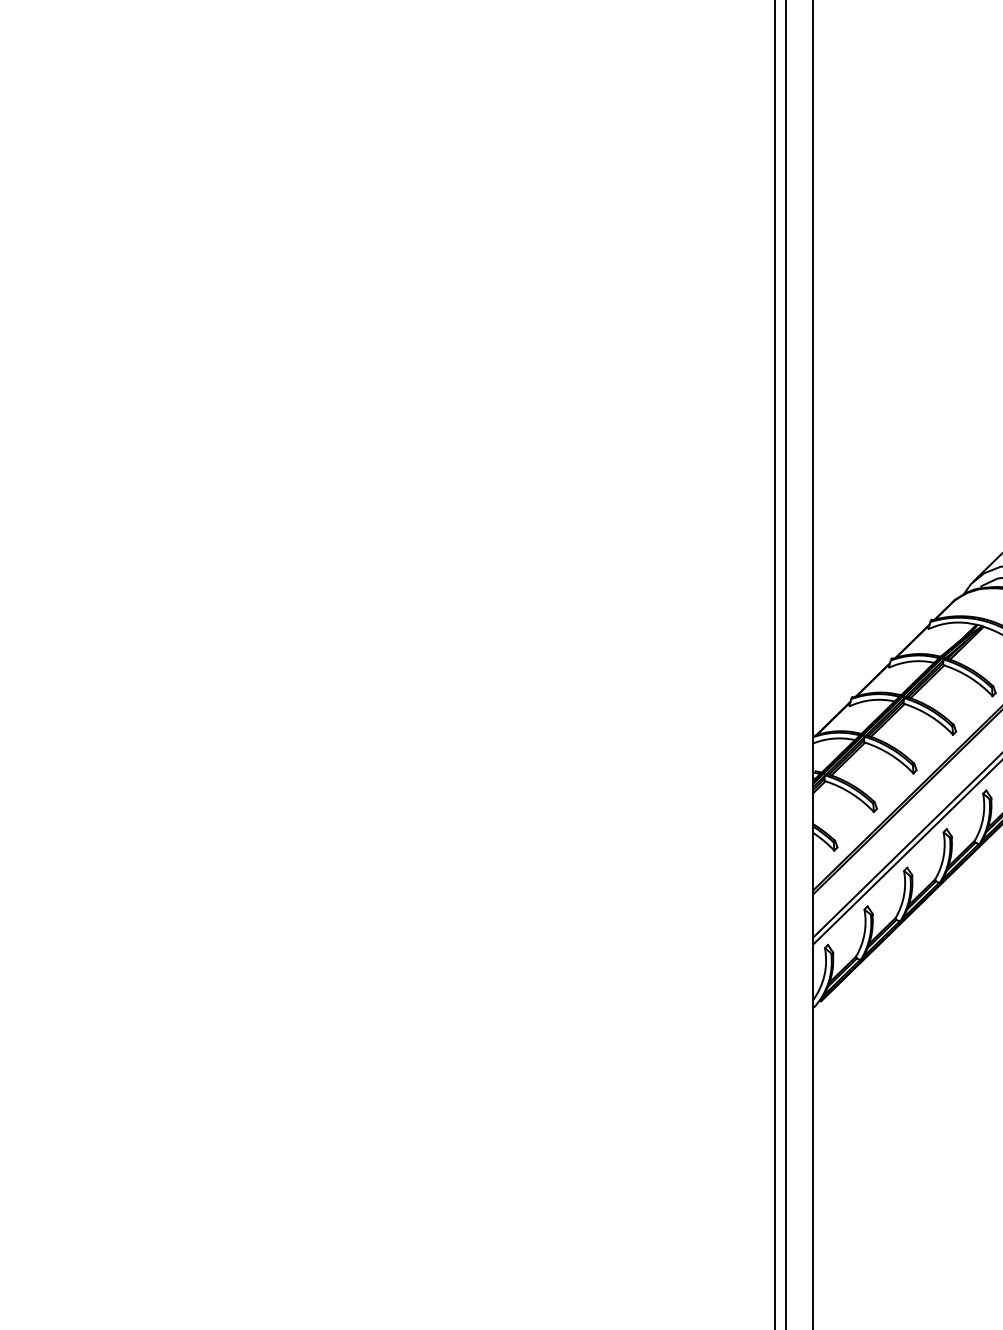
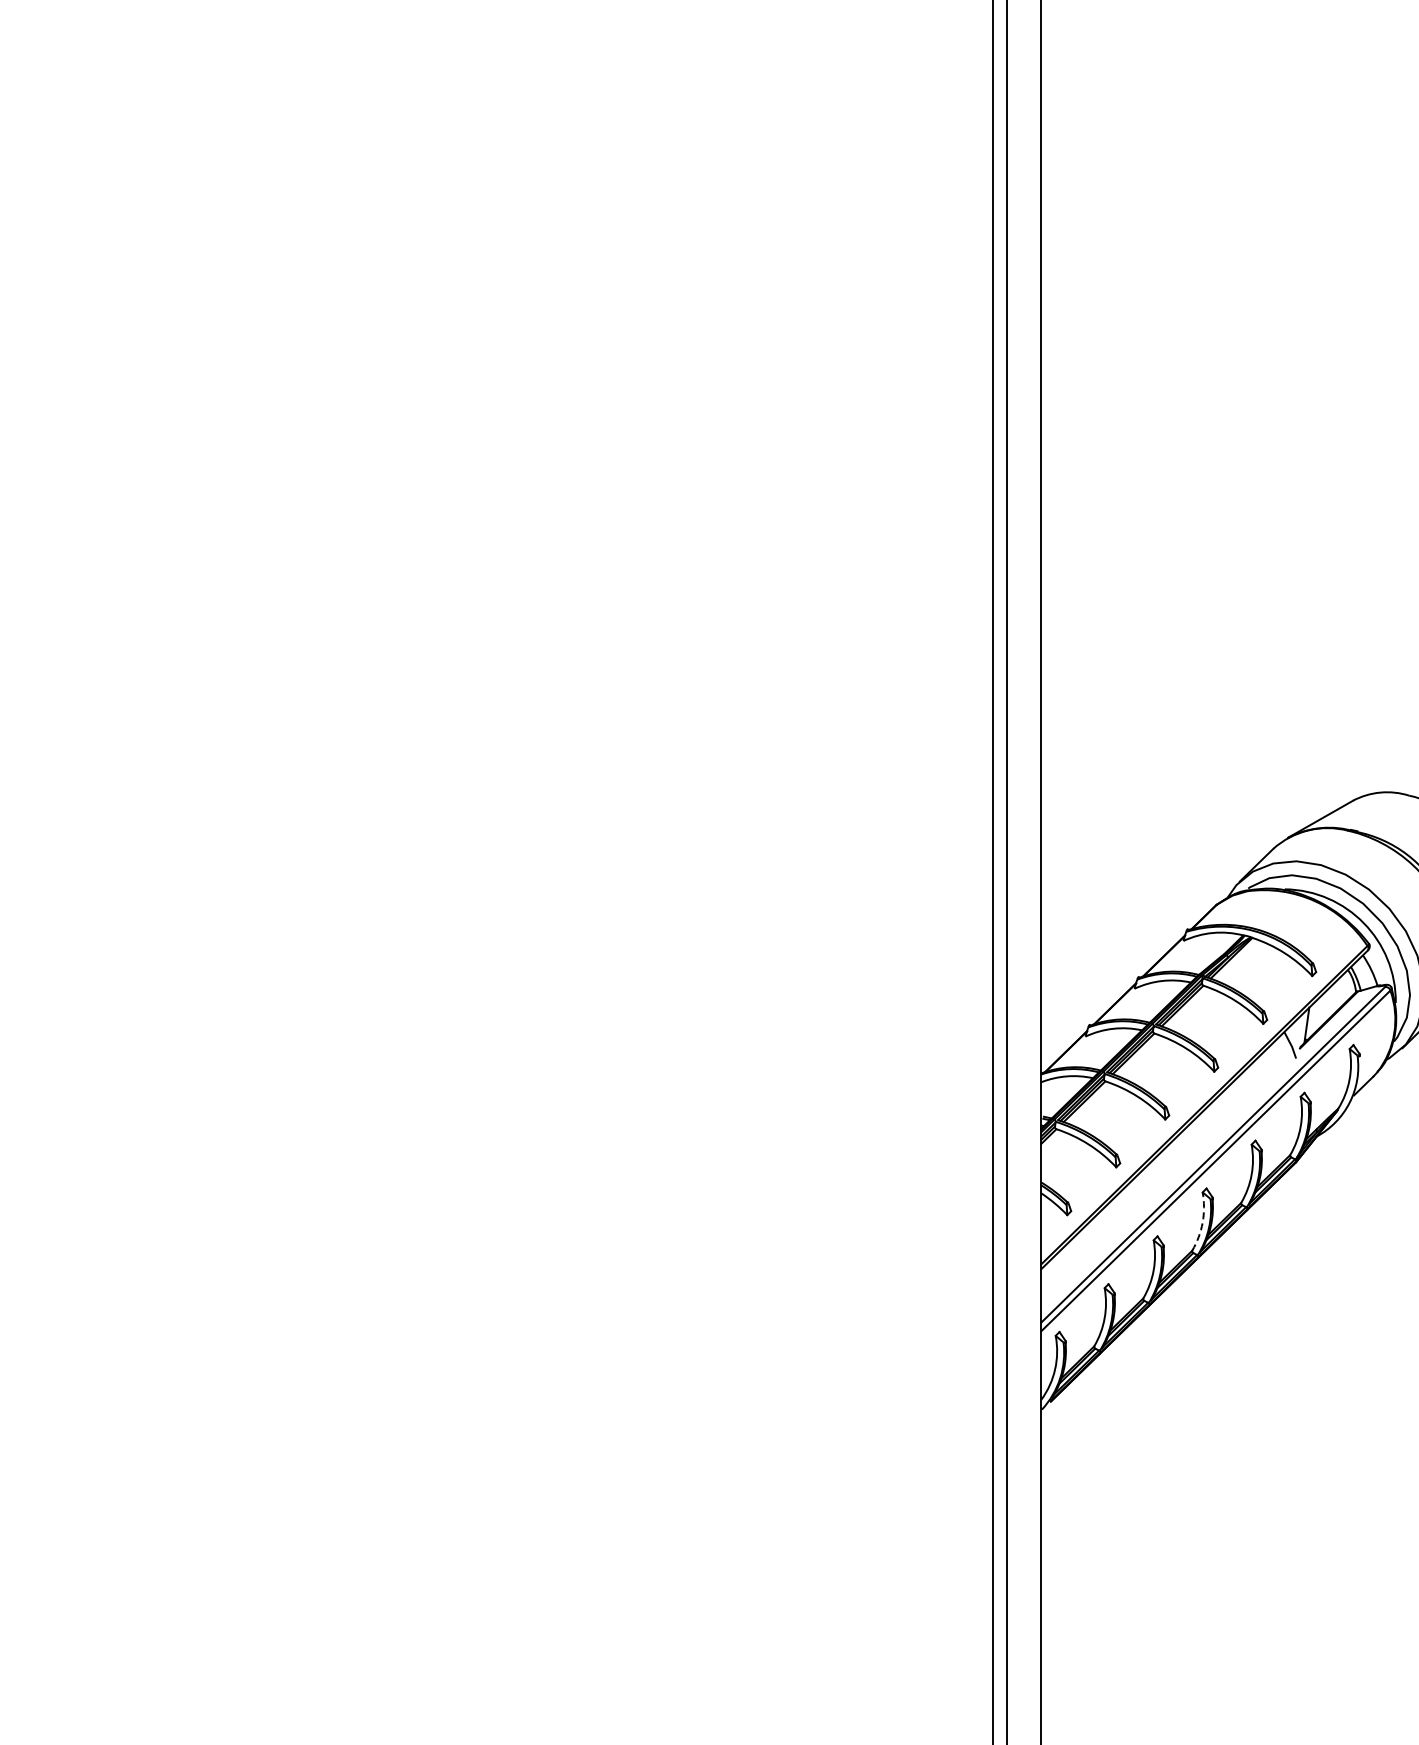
arc: (943, 856) -> (1202, 1222), solid -> dashed

